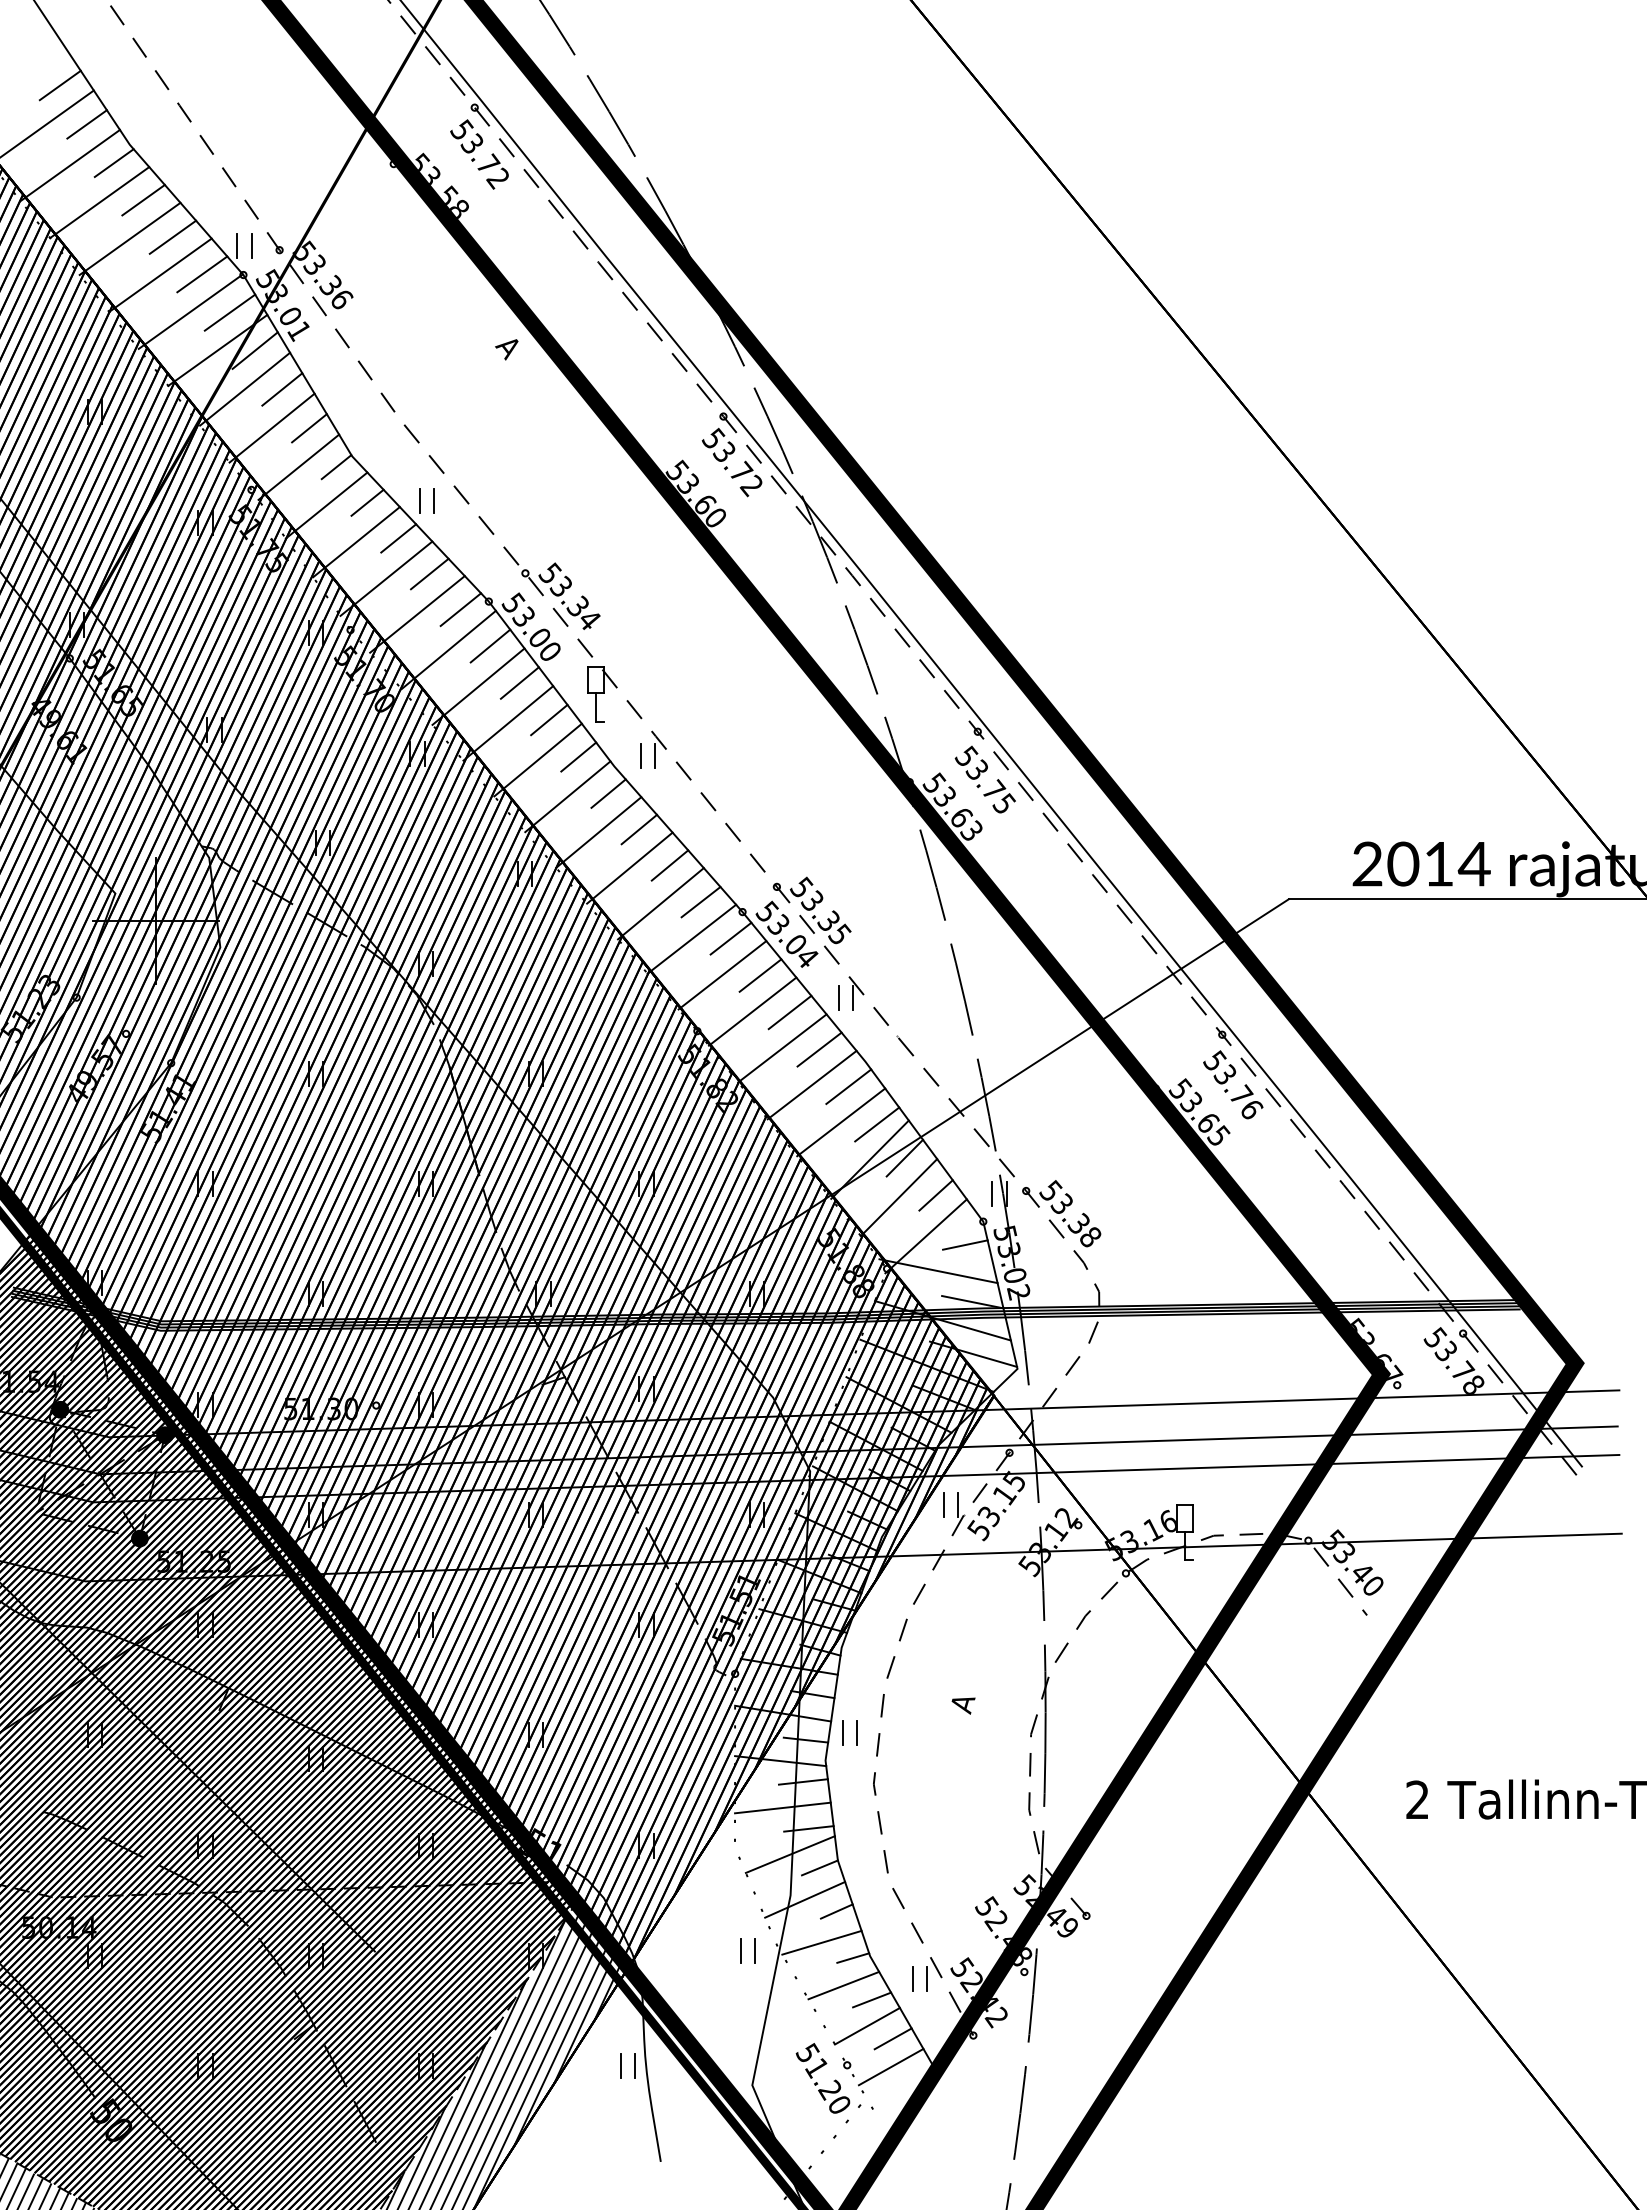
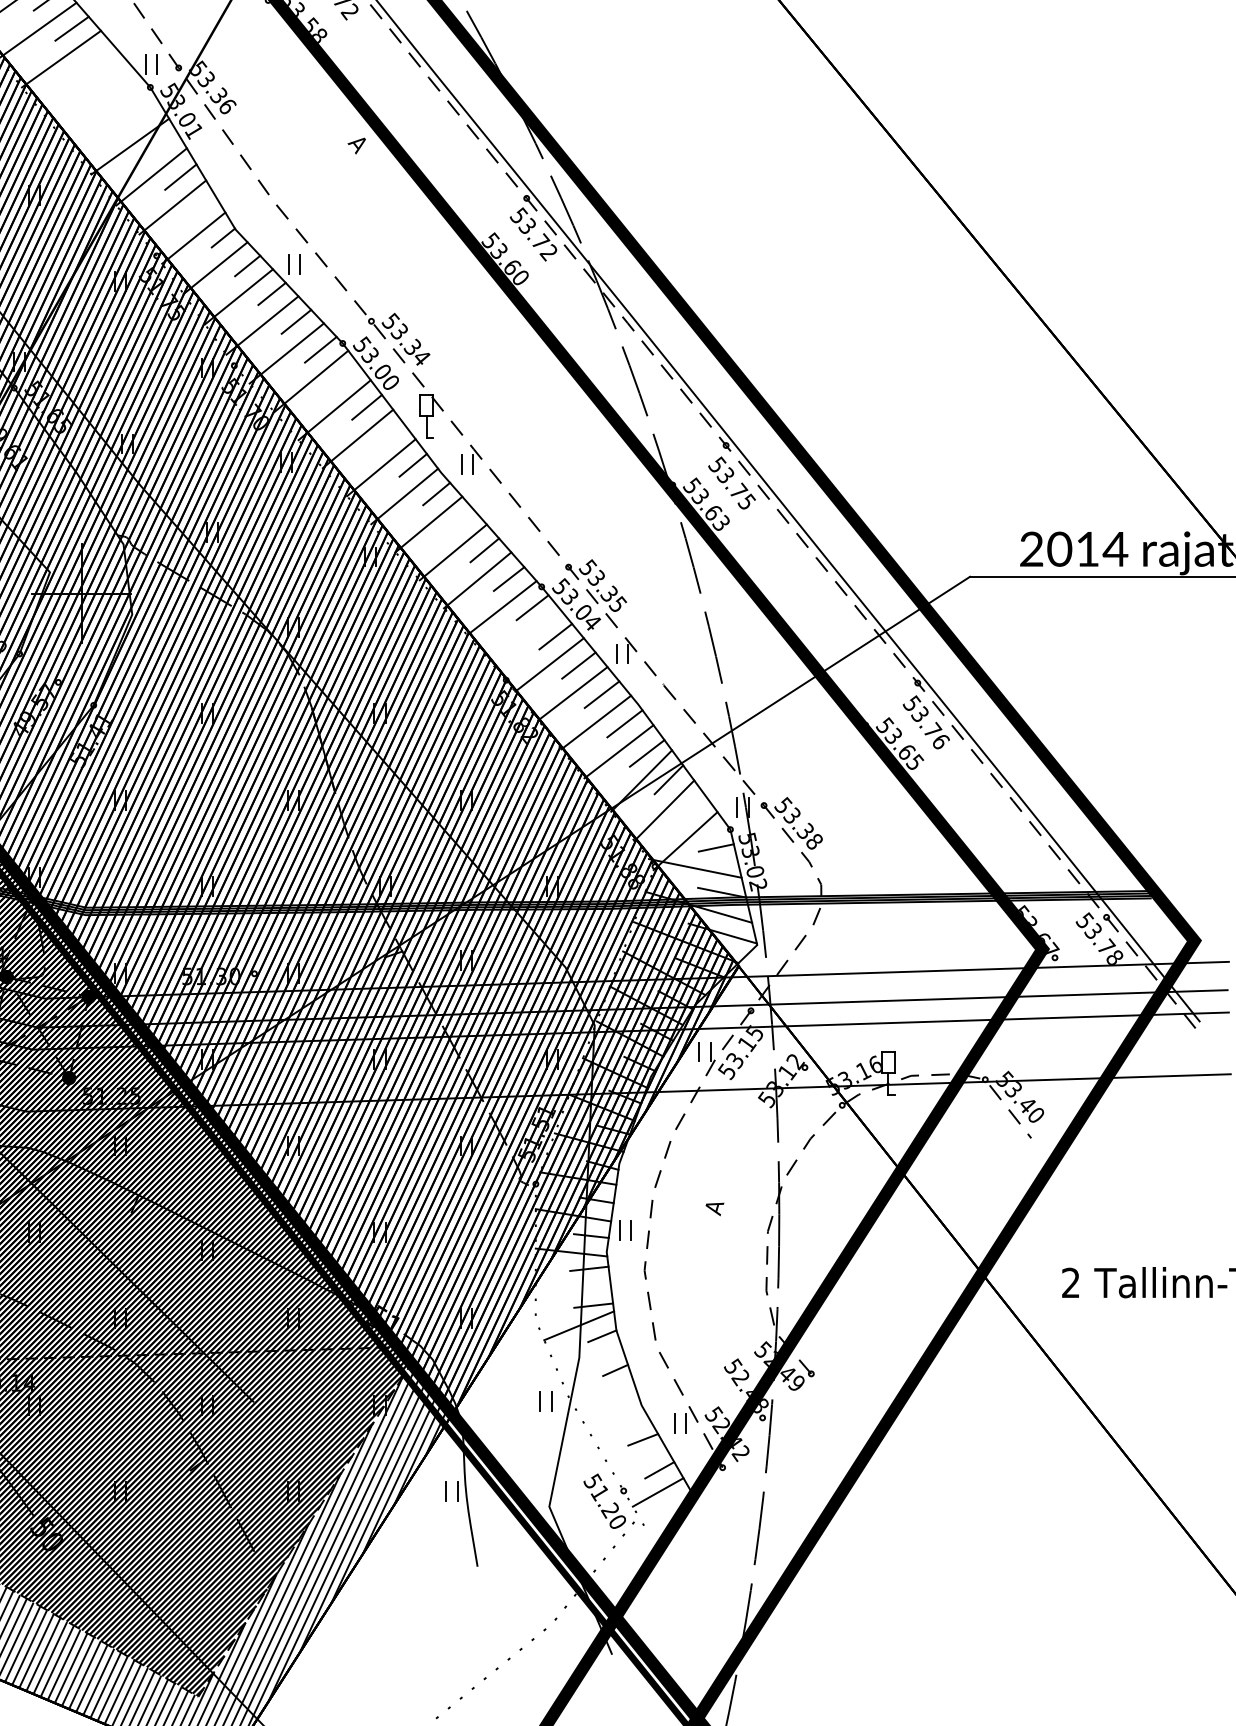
line: (172, 236) -> (94, 57), removed
line: (160, 274) -> (85, 87), removed
line: (202, 274) -> (118, 87), removed
line: (190, 311) -> (108, 116), removed
line: (229, 312) -> (139, 116), removed
line: (254, 350) -> (159, 146), removed
line: (309, 428) -> (202, 207), removed
line: (490, 645) -> (344, 377), removed
line: (549, 719) -> (390, 435), removed
line: (639, 829) -> (460, 522), removed
line: (722, 975) -> (525, 636), removed
line: (935, 1195) -> (692, 809), removed
line: (782, 1807) -> (572, 1288), removed
line: (805, 1899) -> (591, 1361), removed
line: (821, 1942) -> (603, 1394), removed
line: (853, 1957) -> (628, 1406), removed
line: (843, 1985) -> (620, 1428), removed
line: (867, 2025) -> (639, 1459), removed

